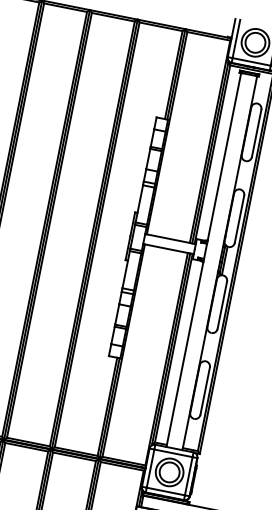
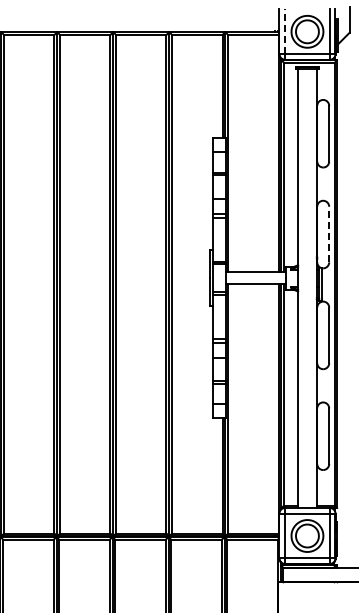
line: (236, 38) -> (285, 31), solid -> dashed
line: (239, 219) -> (329, 234), solid -> dashed

